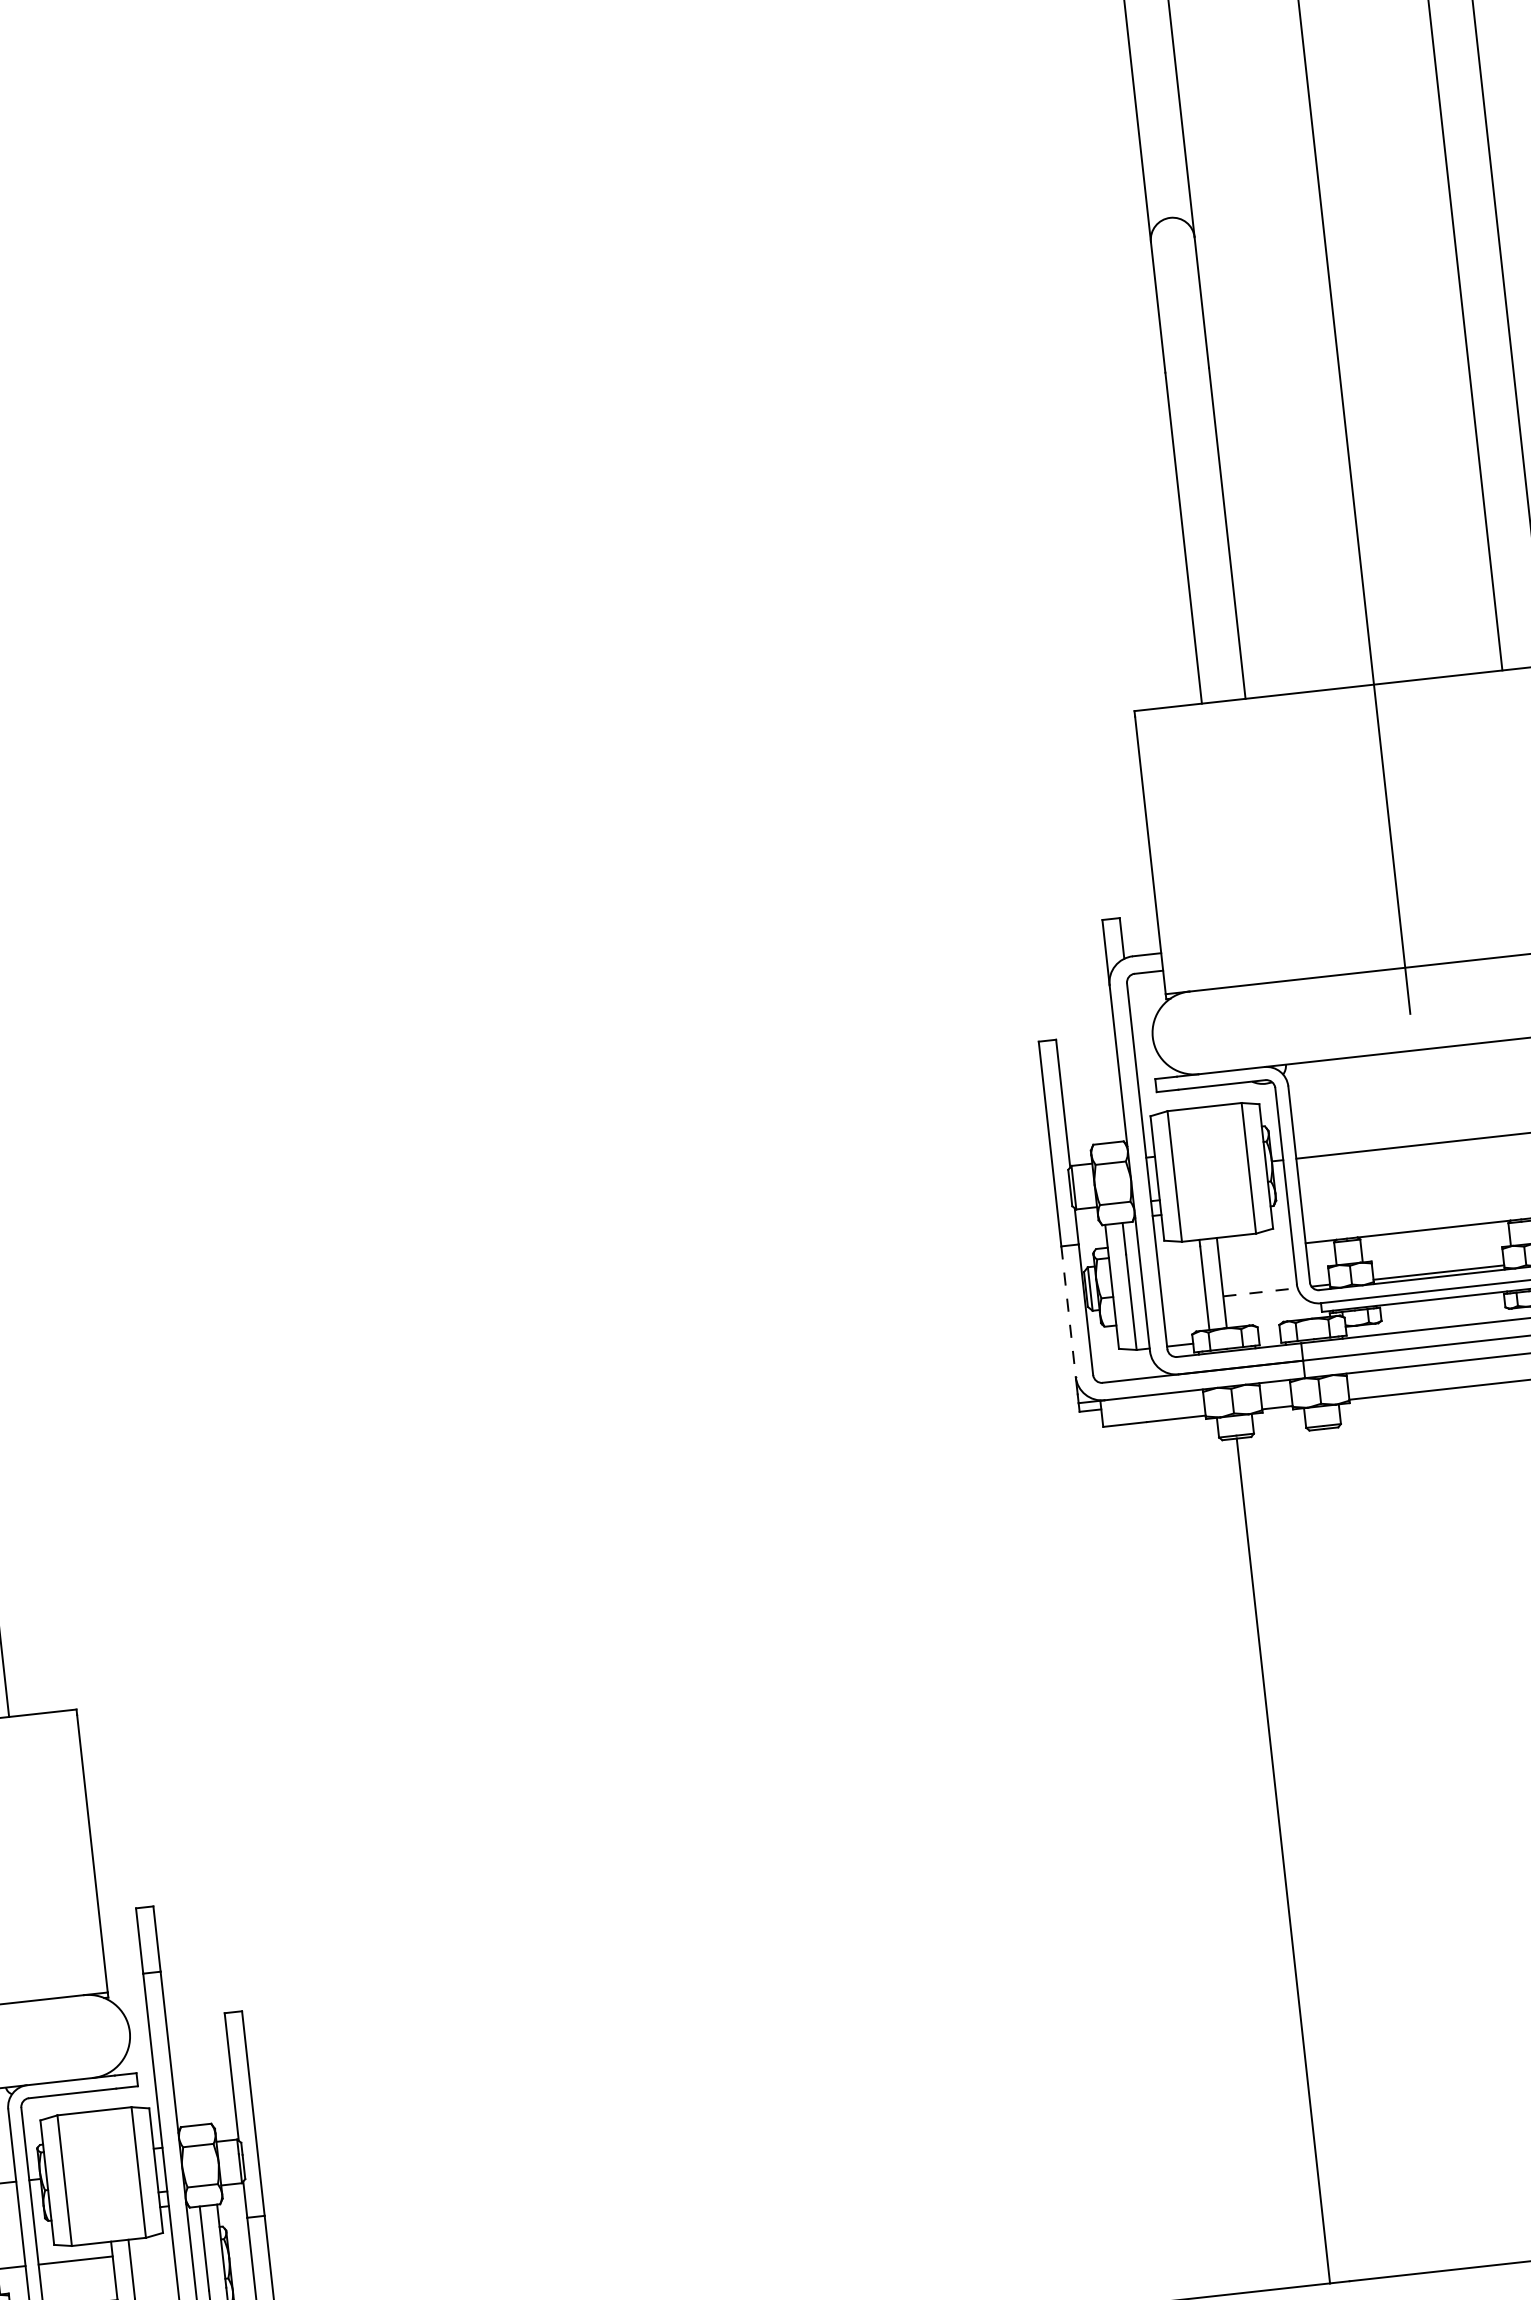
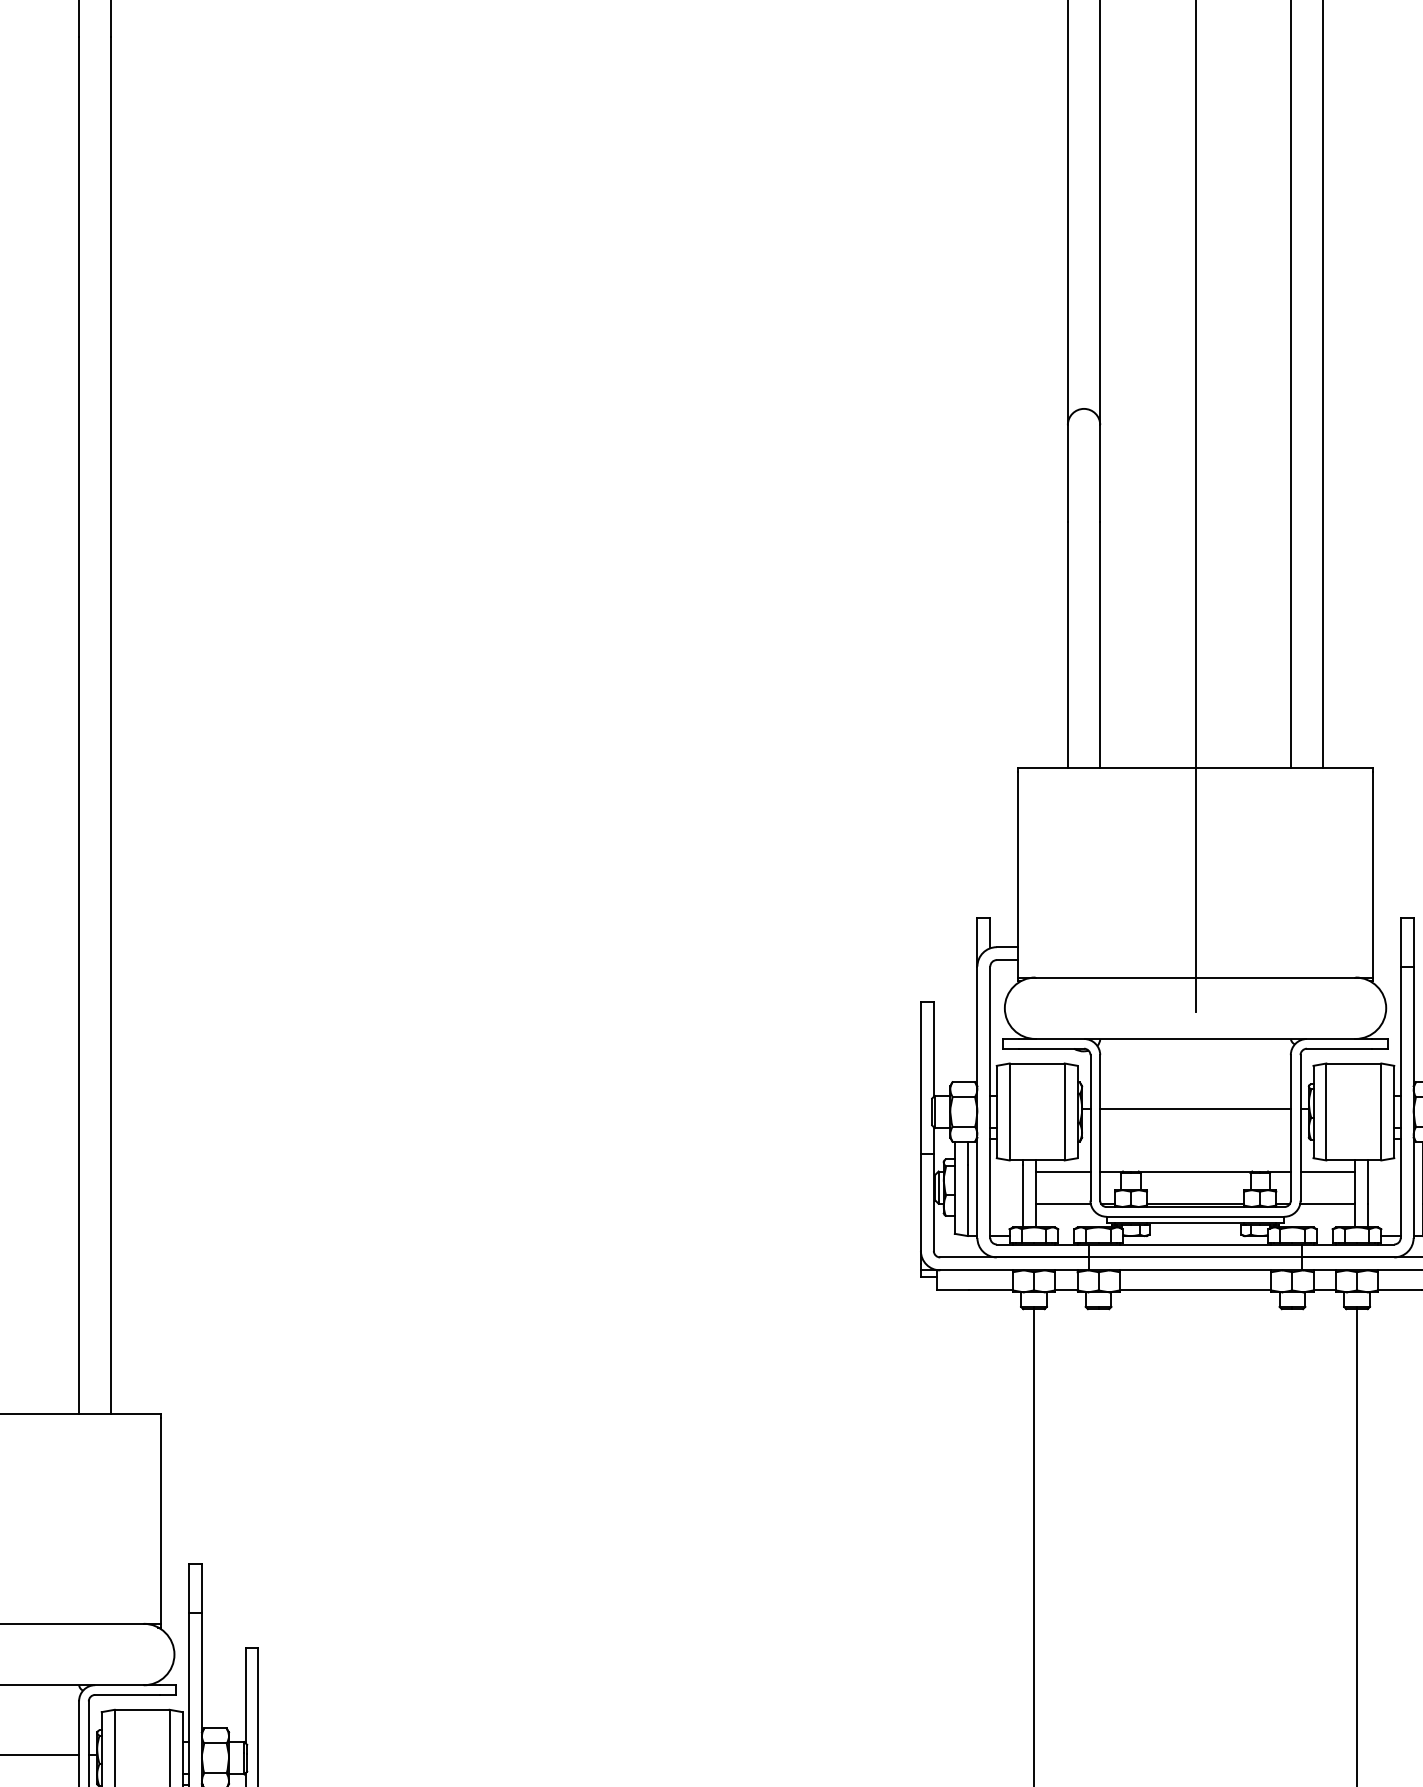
line: (1254, 1248) -> (1062, 1171), added
line: (1260, 1291) -> (1063, 1203), dashed -> solid
line: (1068, 1313) -> (920, 1203), dashed -> solid

